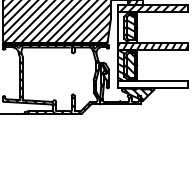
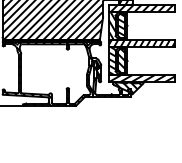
hatch: (126, 27) -> (117, 25), added
hatch: (153, 84) -> (142, 78), added

